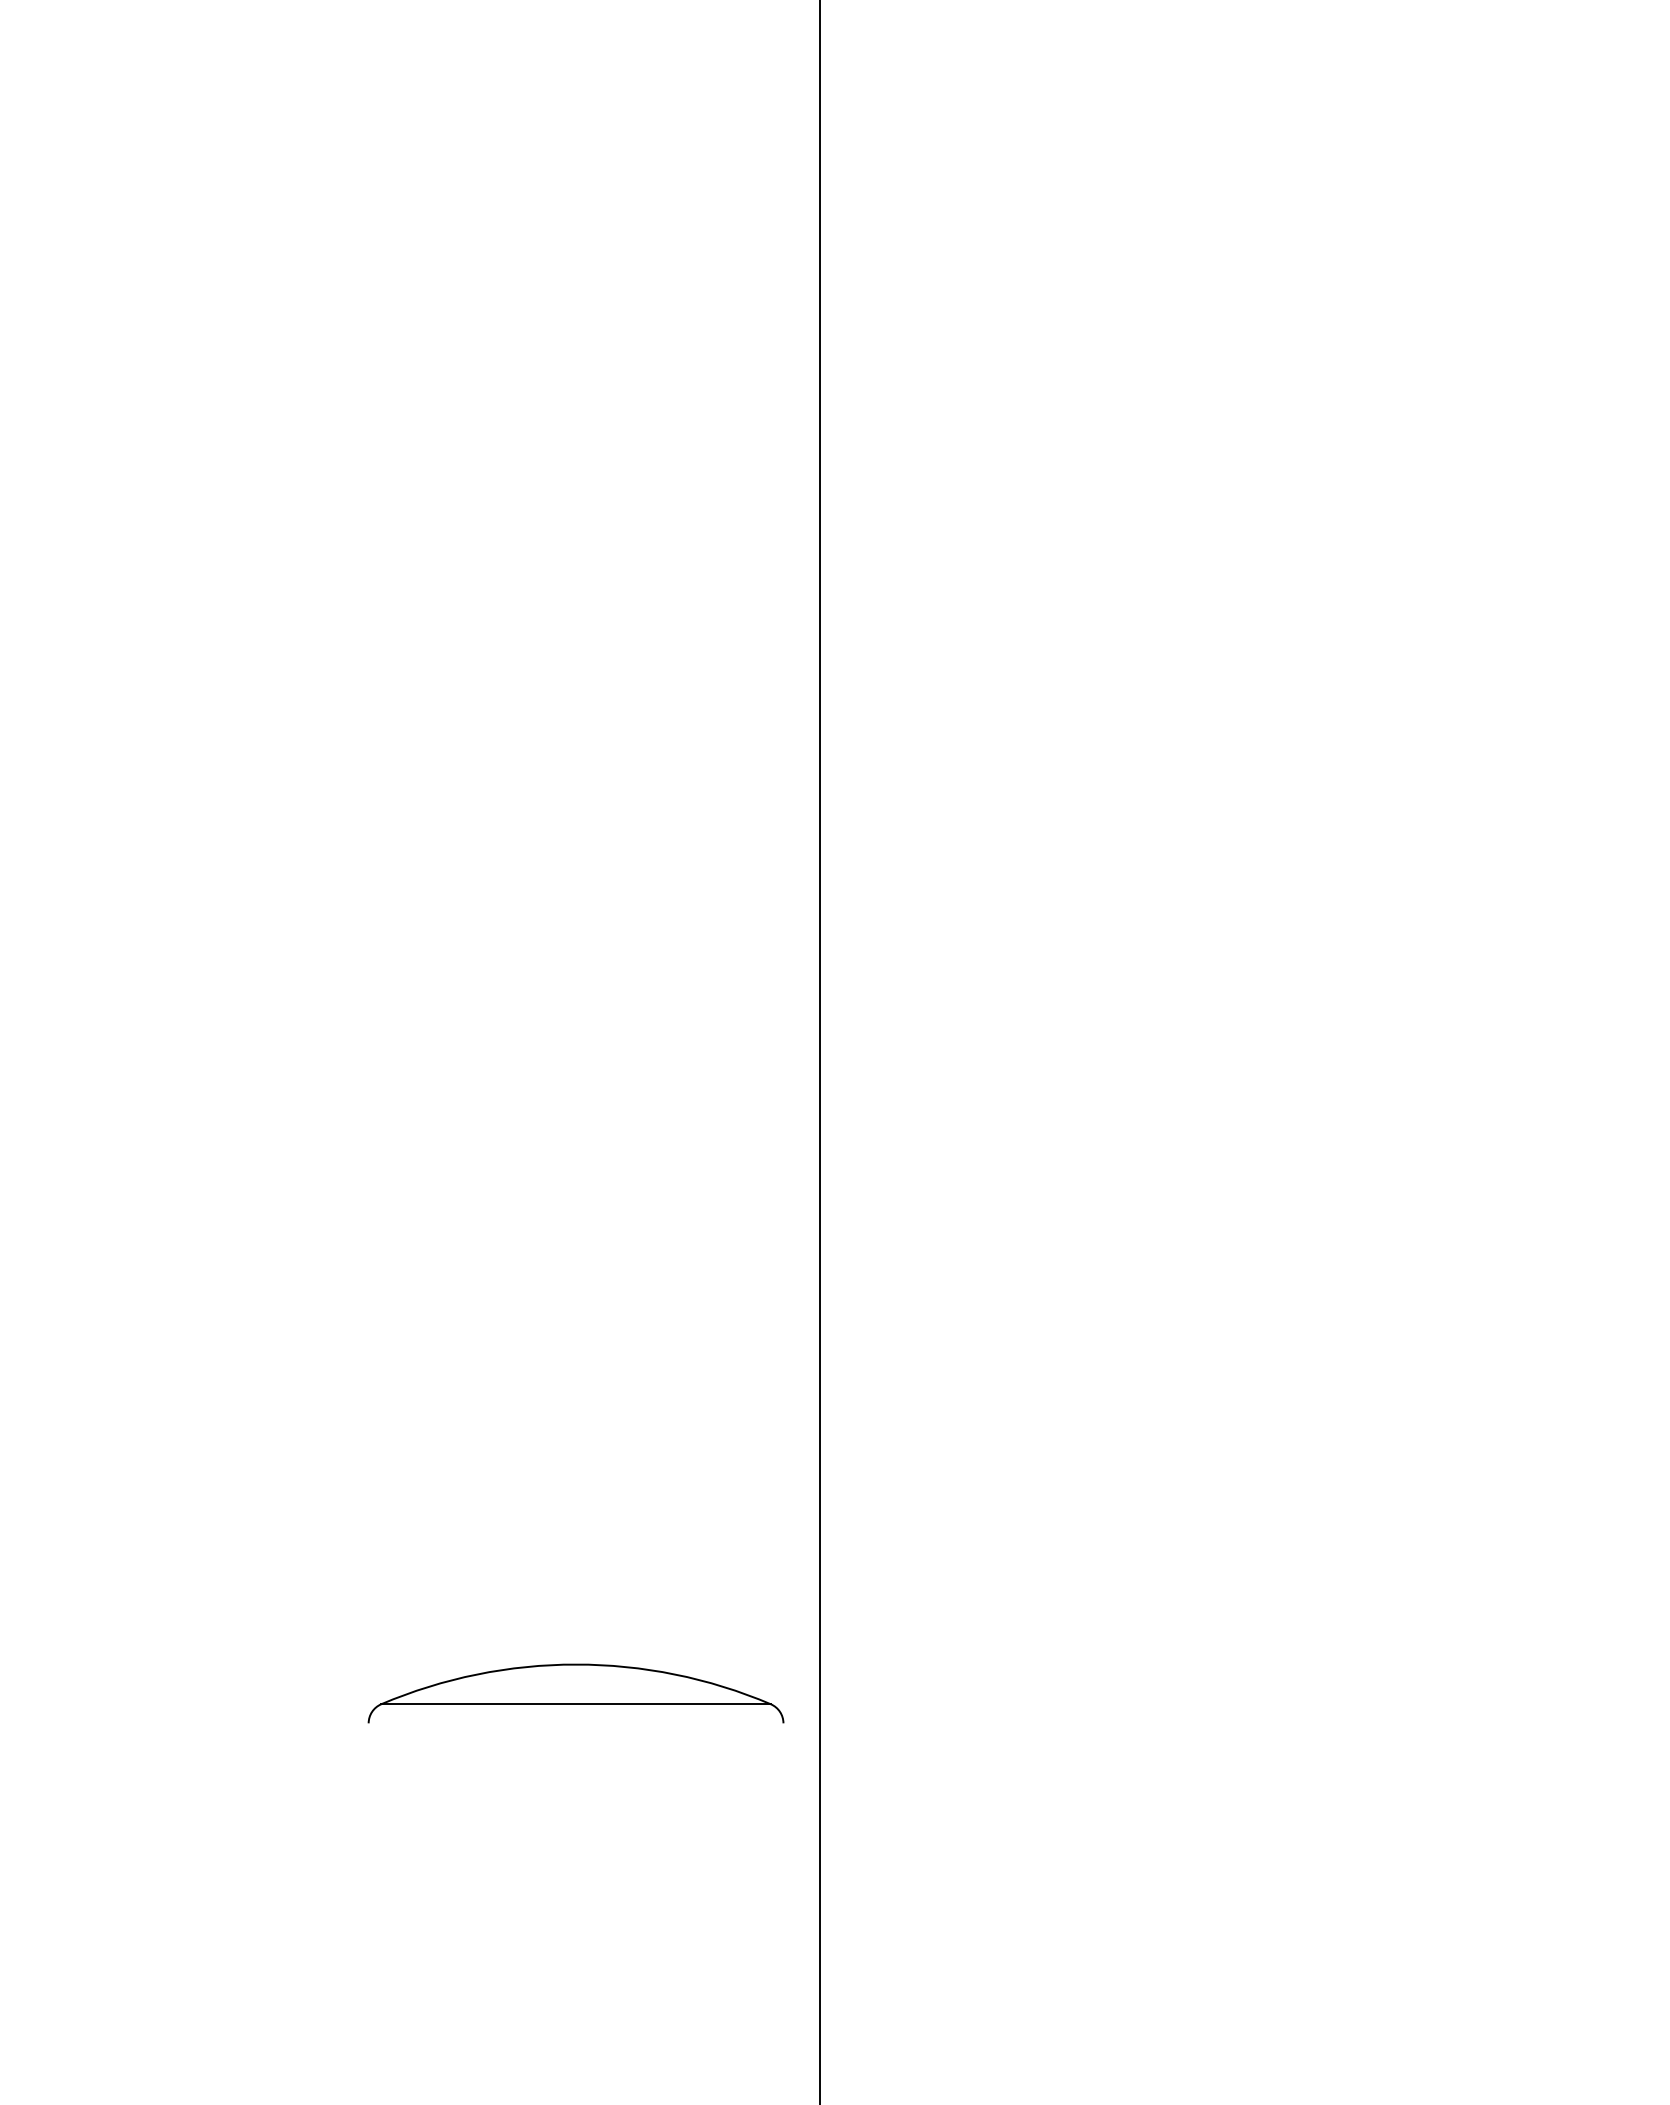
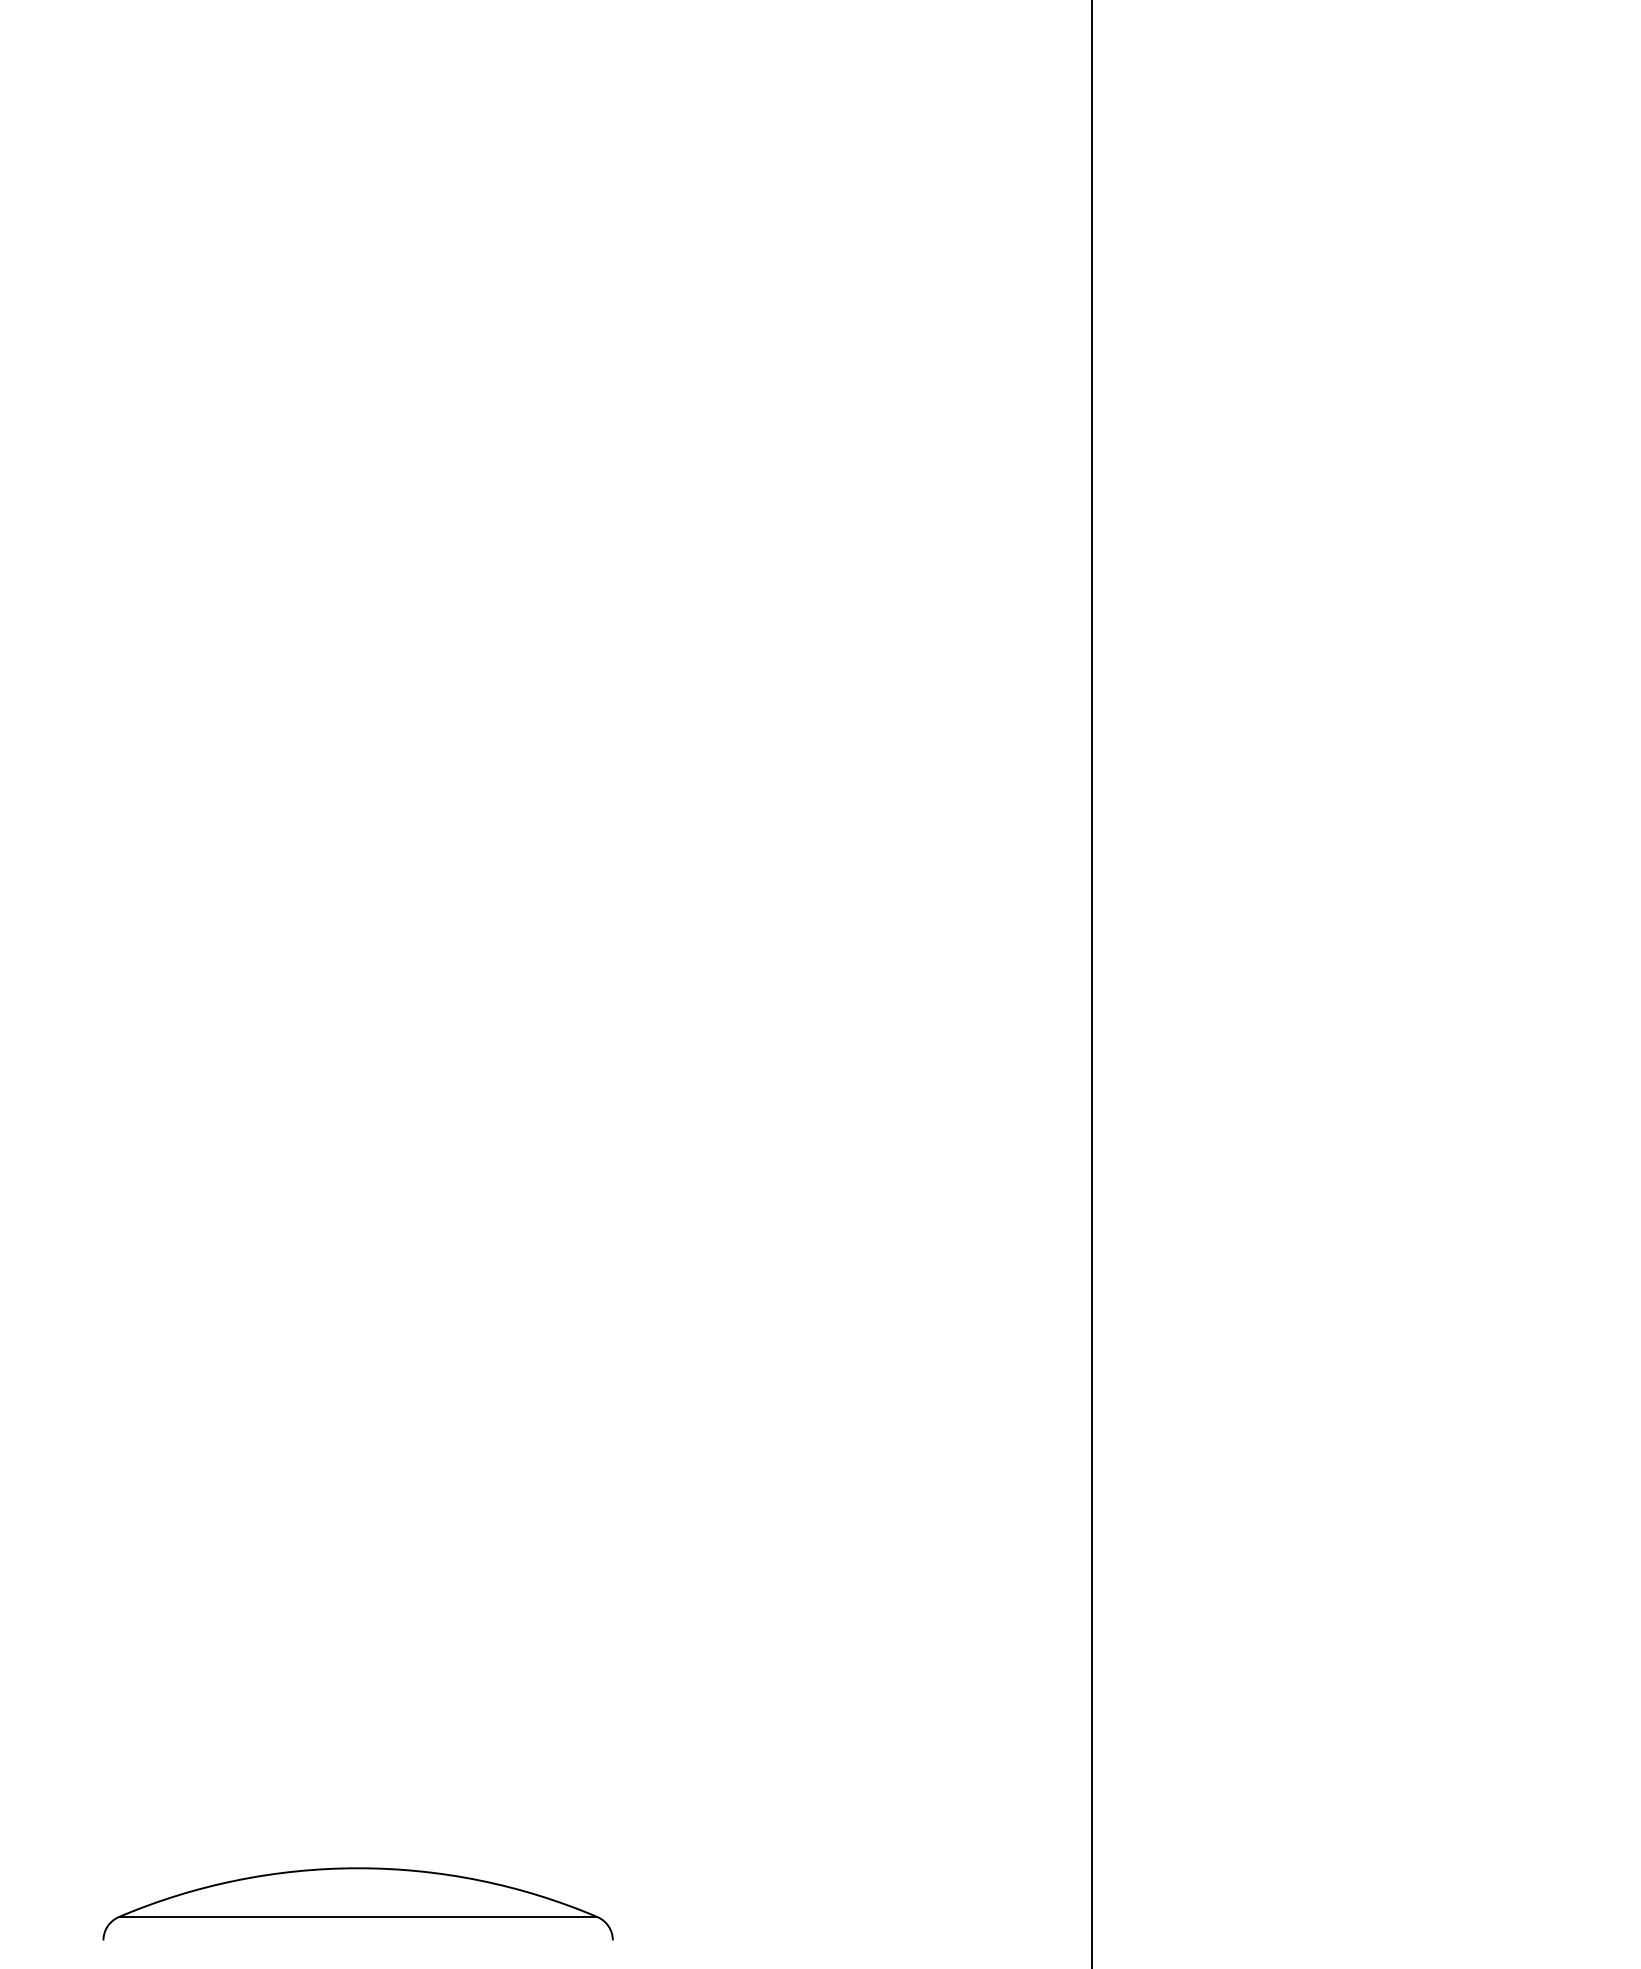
part: (575, 1693) -> (357, 1903), moved

